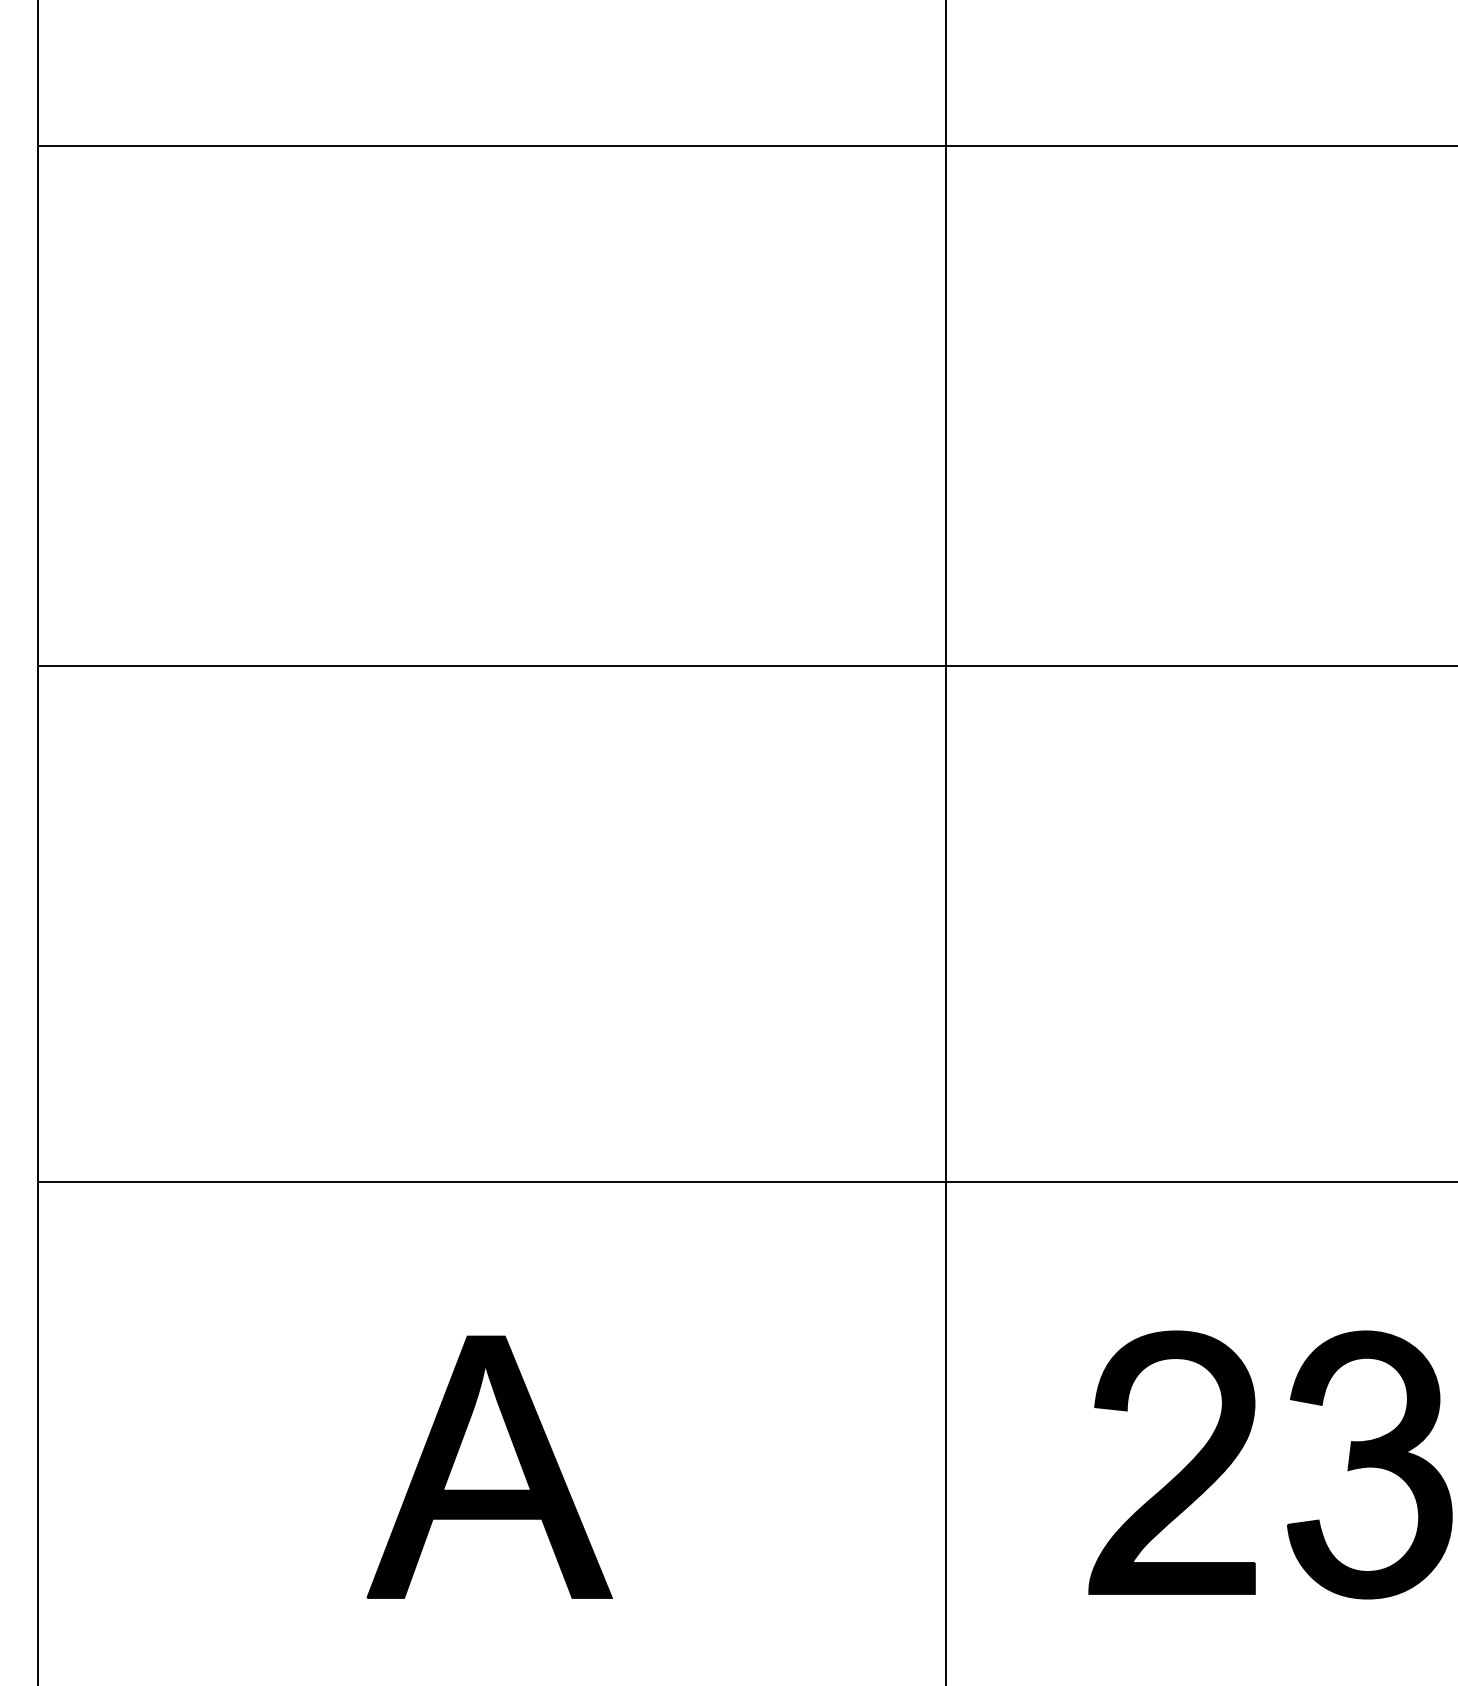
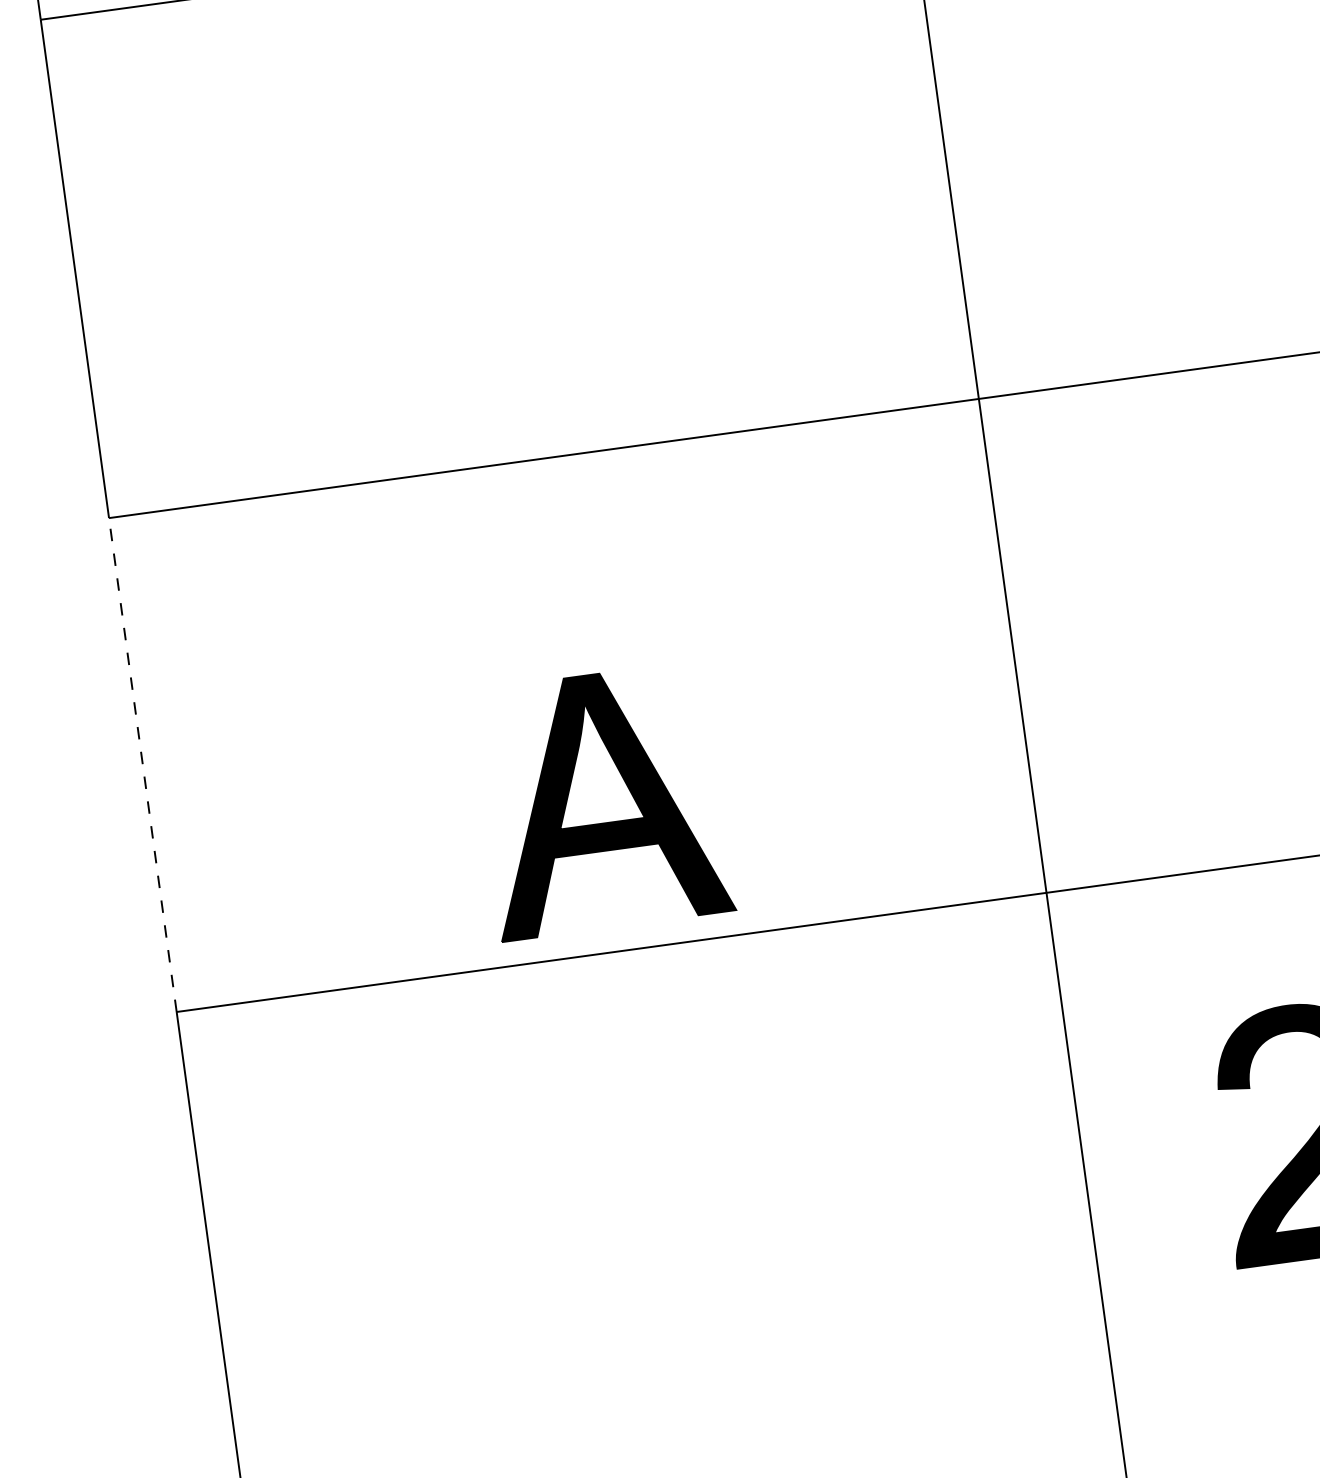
line: (38, 924) -> (143, 765), solid -> dashed
part: (489, 1466) -> (601, 800), moved

